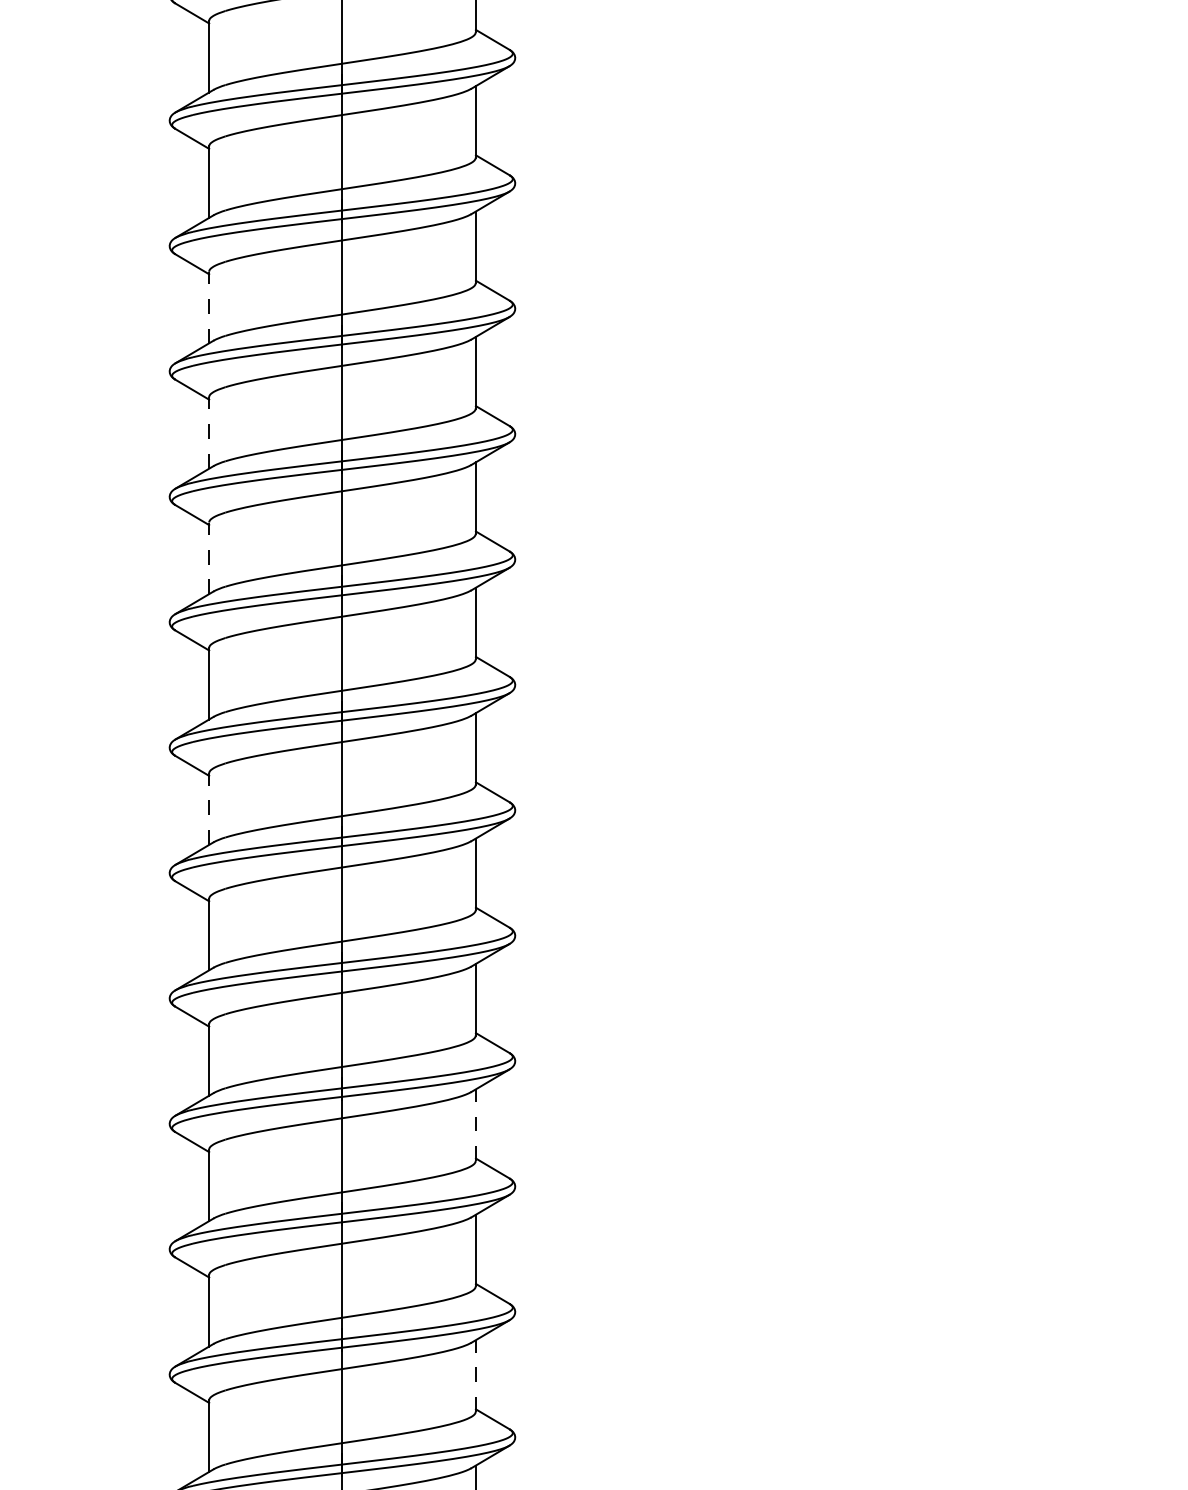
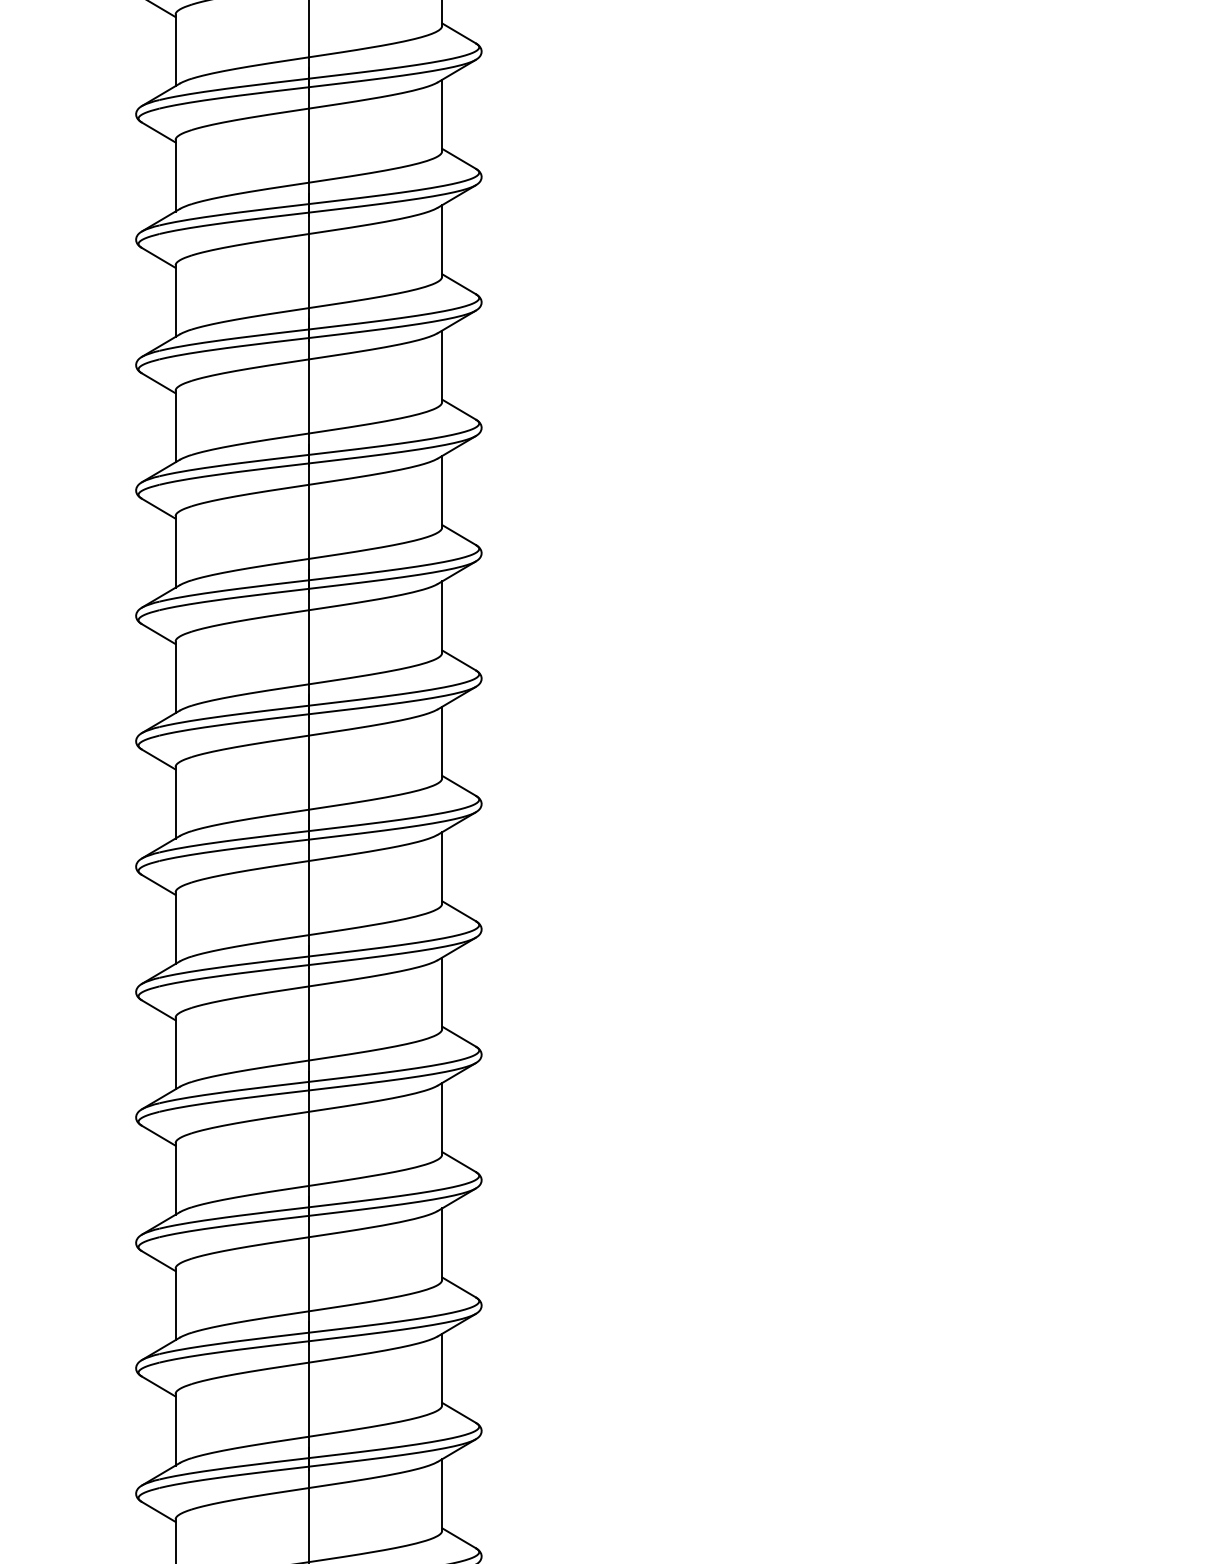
line: (209, 307) -> (175, 426), dashed -> solid
line: (209, 432) -> (175, 551), dashed -> solid
line: (209, 558) -> (175, 677), dashed -> solid
line: (209, 809) -> (175, 928), dashed -> solid
line: (476, 1125) -> (442, 1244), dashed -> solid
line: (476, 1376) -> (442, 1495), dashed -> solid

